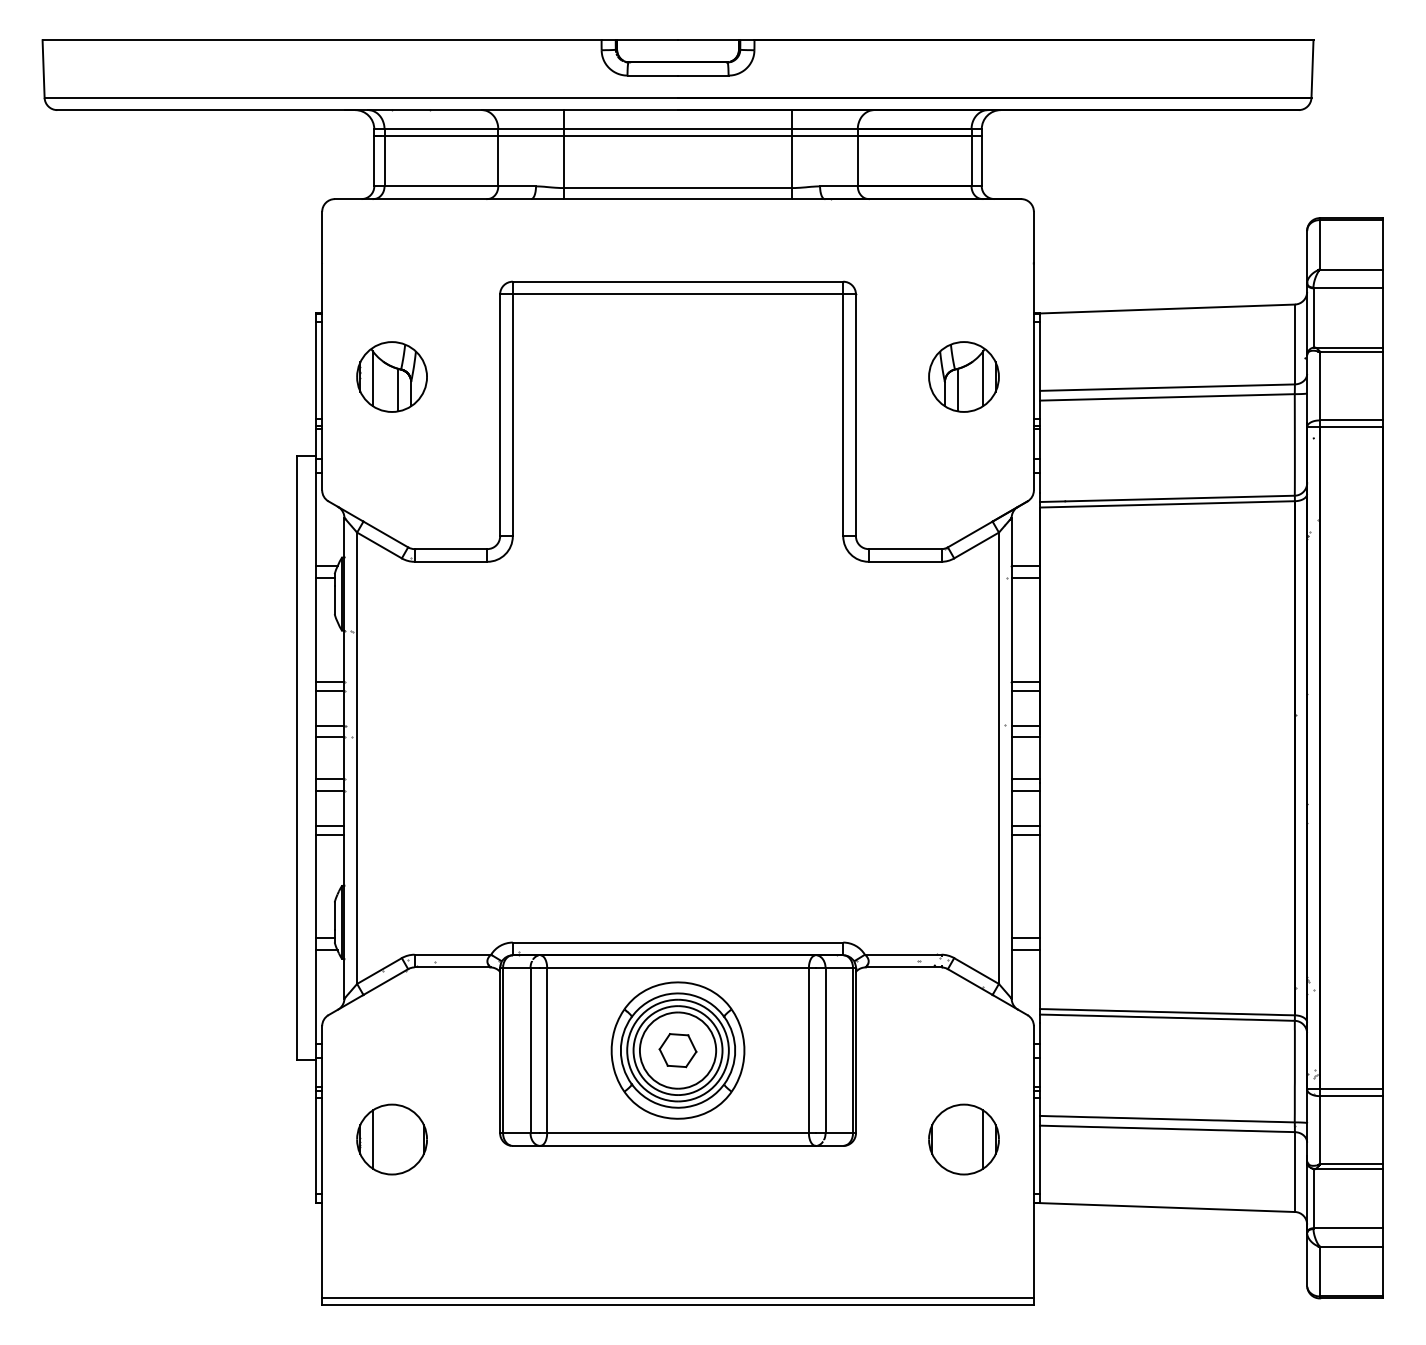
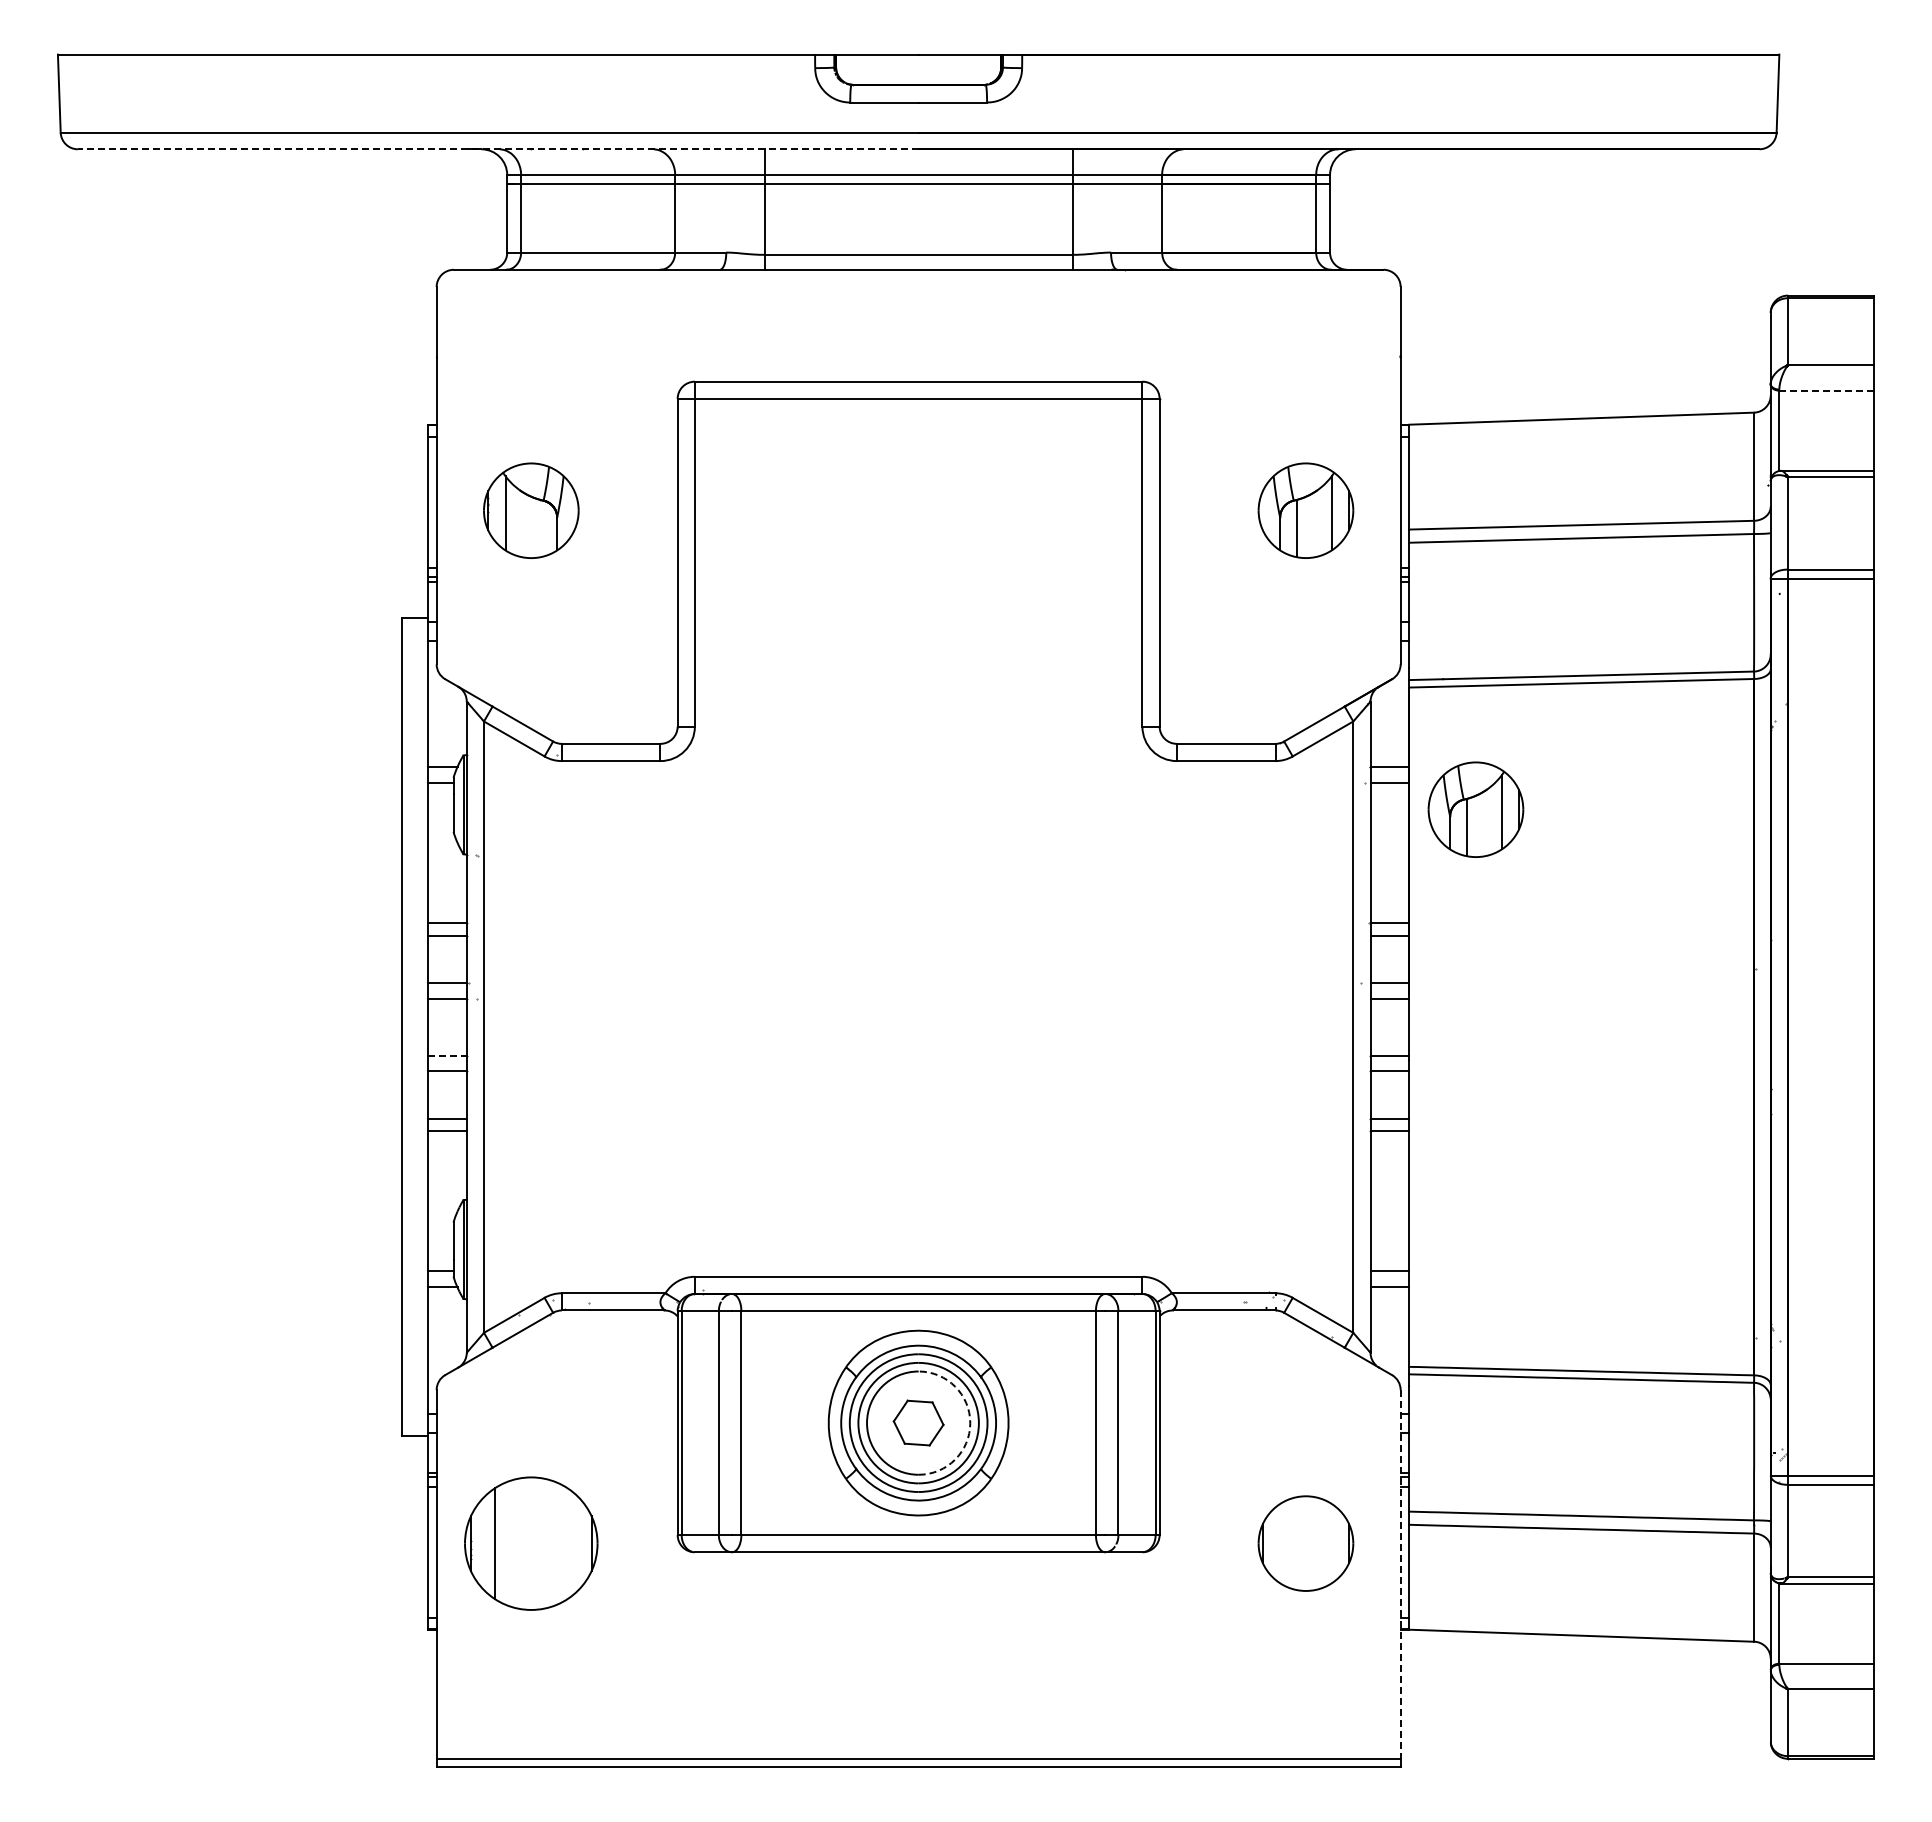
line: (367, 110) -> (497, 149), solid -> dashed
line: (1348, 288) -> (1826, 390), solid -> dashed
line: (398, 390) -> (539, 528), removed
part: (1089, 597) -> (1475, 809), added
line: (330, 779) -> (447, 1055), solid -> dashed
arc: (716, 1050) -> (970, 1423), solid -> dashed
part: (392, 1139) -> (531, 1543), size x1.4
line: (982, 1139) -> (1331, 1543), removed
line: (1033, 1162) -> (1400, 1574), solid -> dashed

